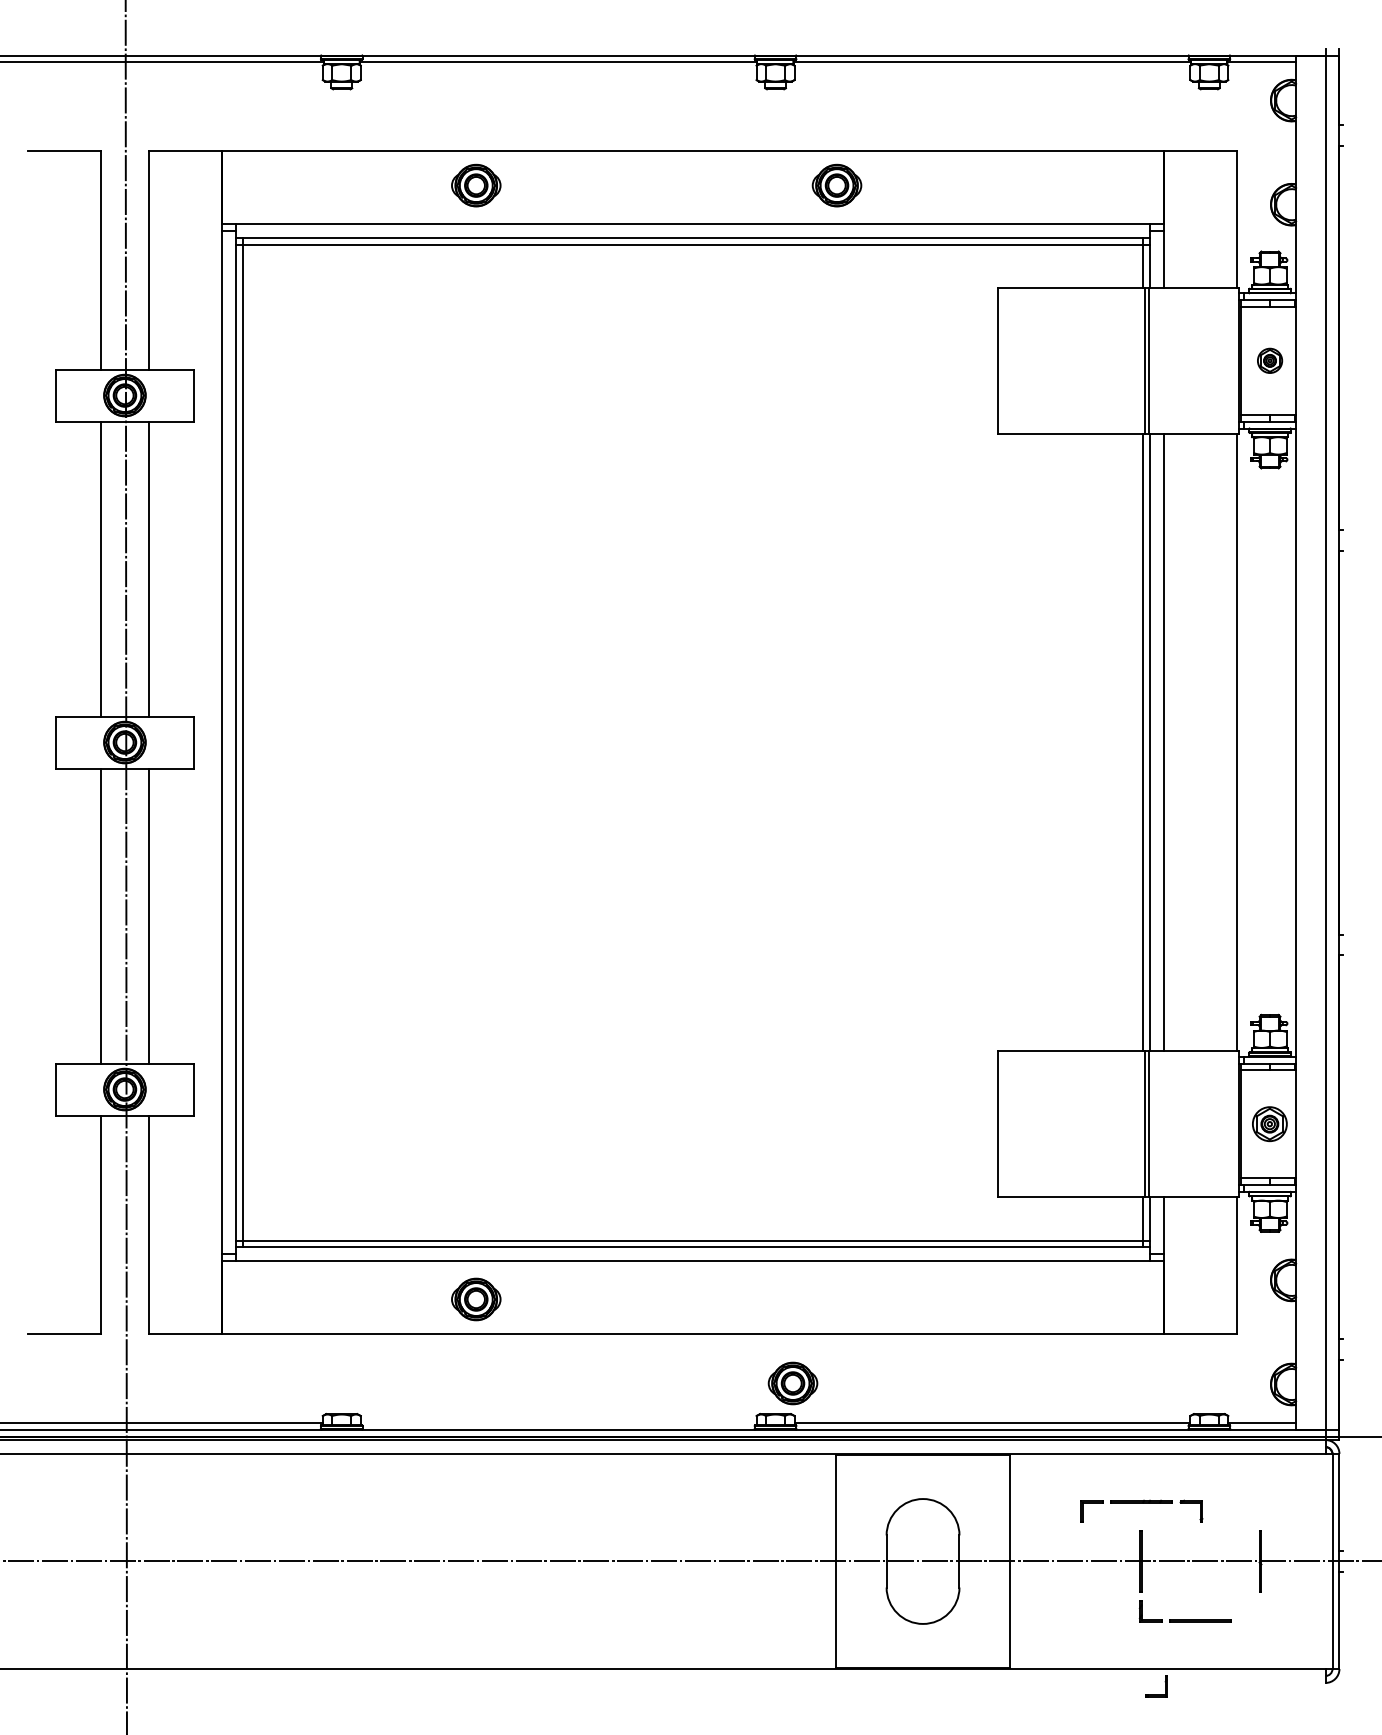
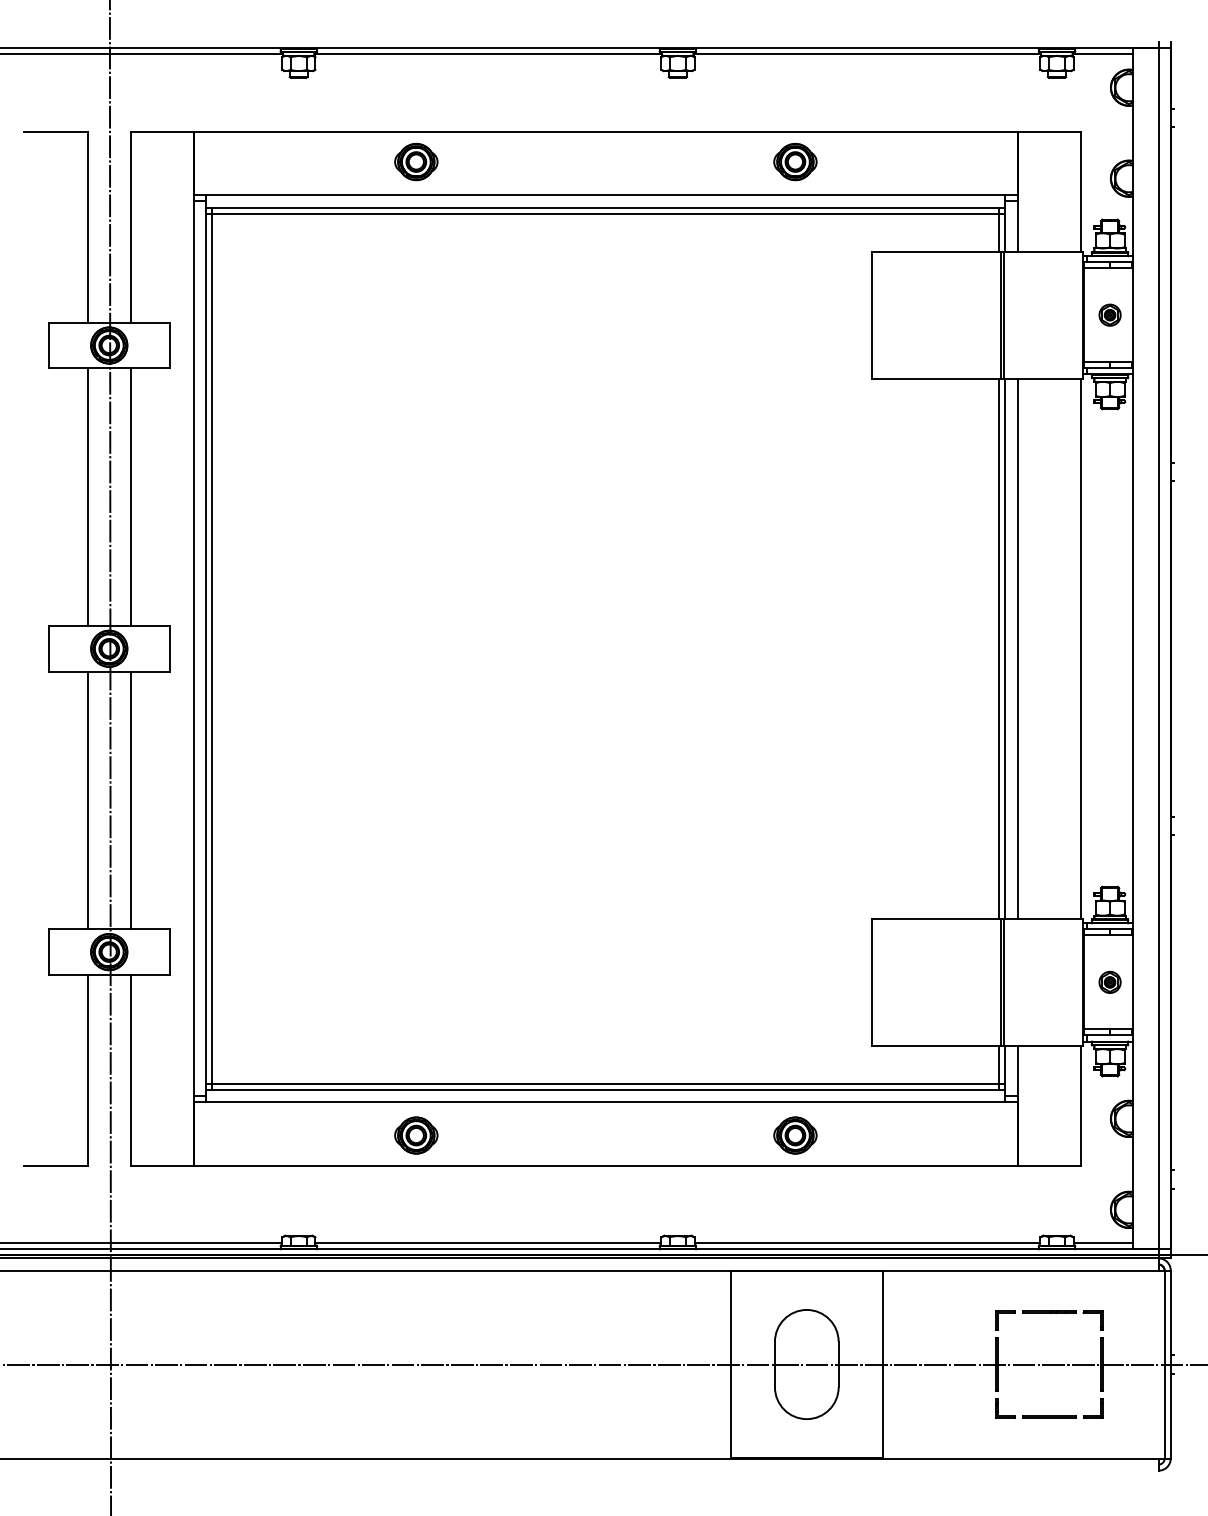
part: (836, 185) -> (794, 161), moved
part: (1270, 1124) -> (1110, 982), size x0.71
part: (792, 1383) -> (794, 1135), moved
line: (558, 1422) -> (488, 1243), added
part: (1141, 1503) -> (1049, 1313), moved
part: (1156, 1694) -> (1093, 1415), moved

